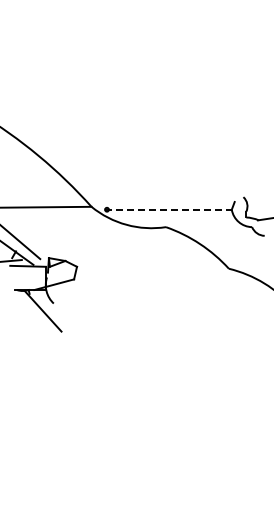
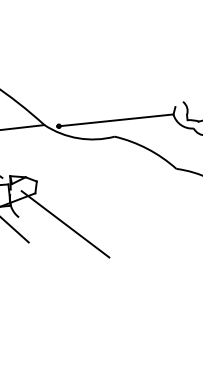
line: (168, 209) -> (115, 120), dashed -> solid
line: (102, 315) -> (64, 223), added

